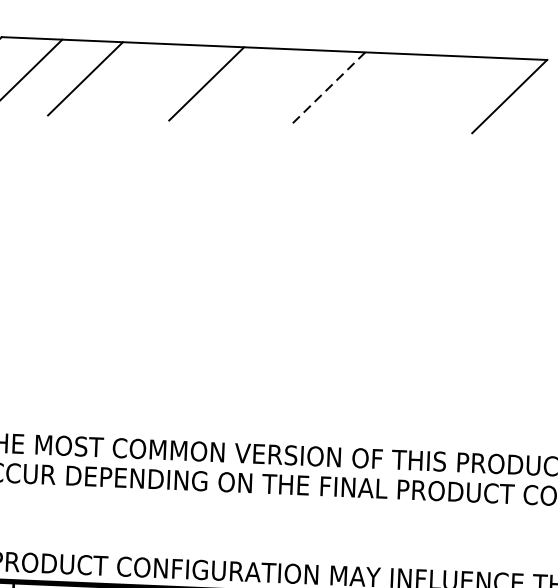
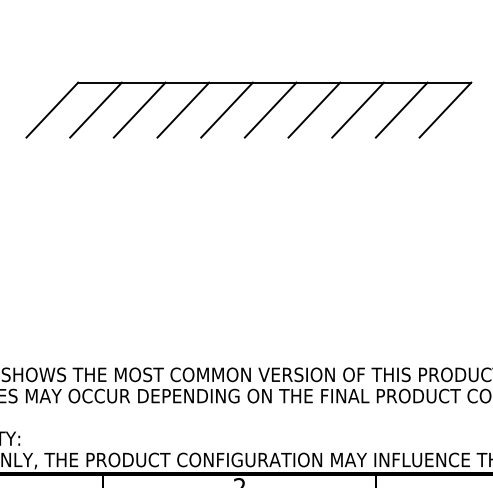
line: (146, 80) -> (183, 109), added
line: (267, 85) -> (270, 109), added
line: (328, 89) -> (314, 110), dashed -> solid
line: (387, 90) -> (357, 109), added
line: (448, 93) -> (401, 109), added

